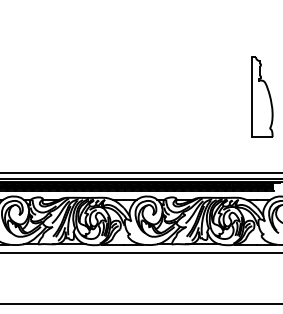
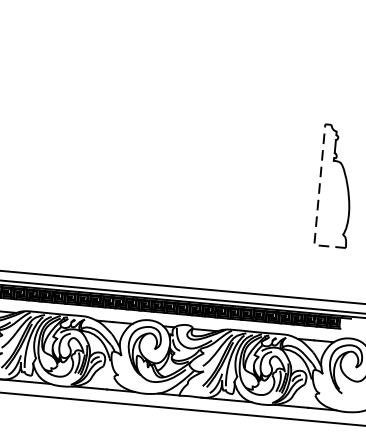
line: (251, 104) -> (318, 195), solid -> dashed

